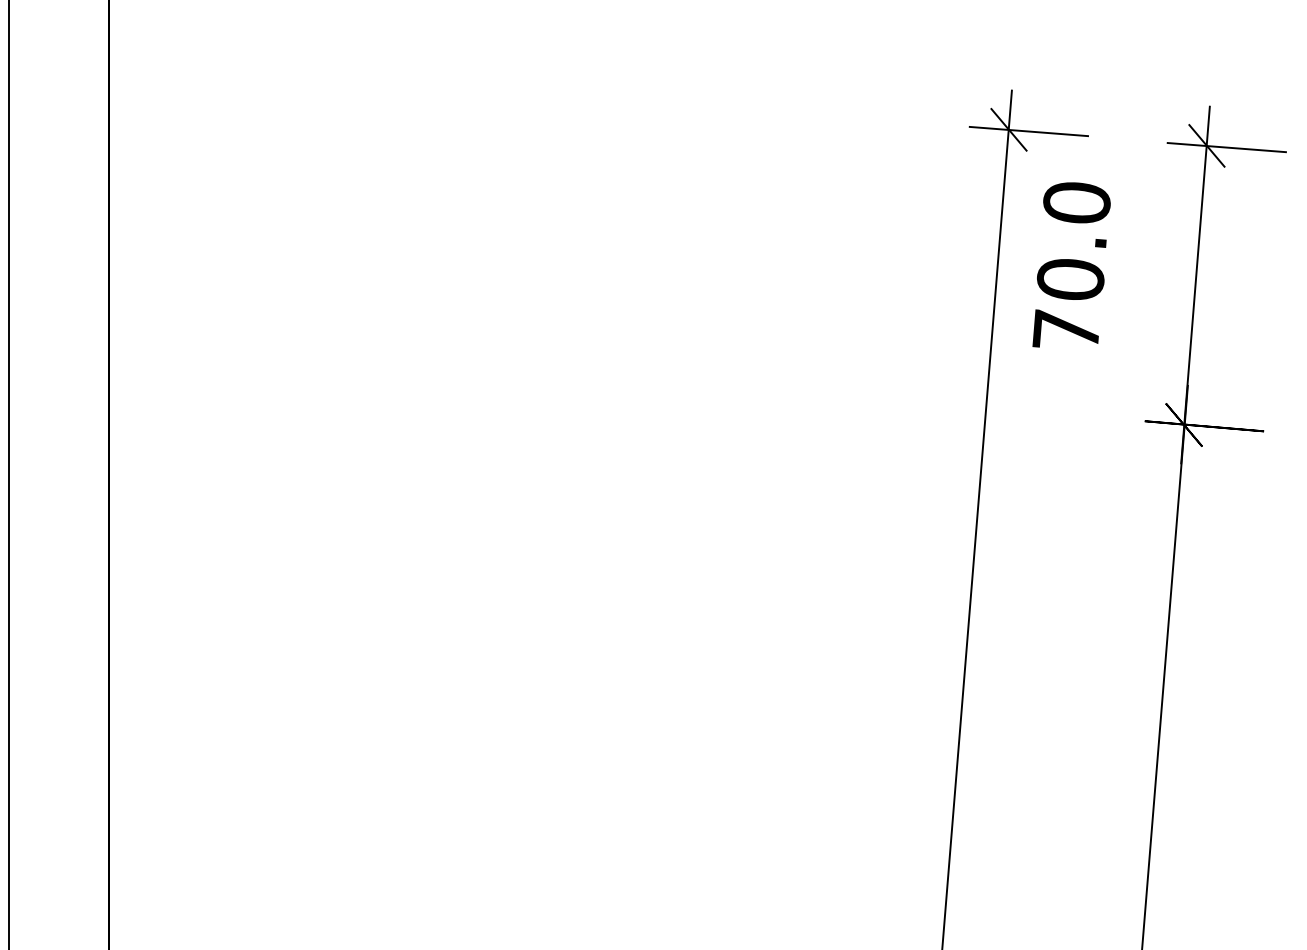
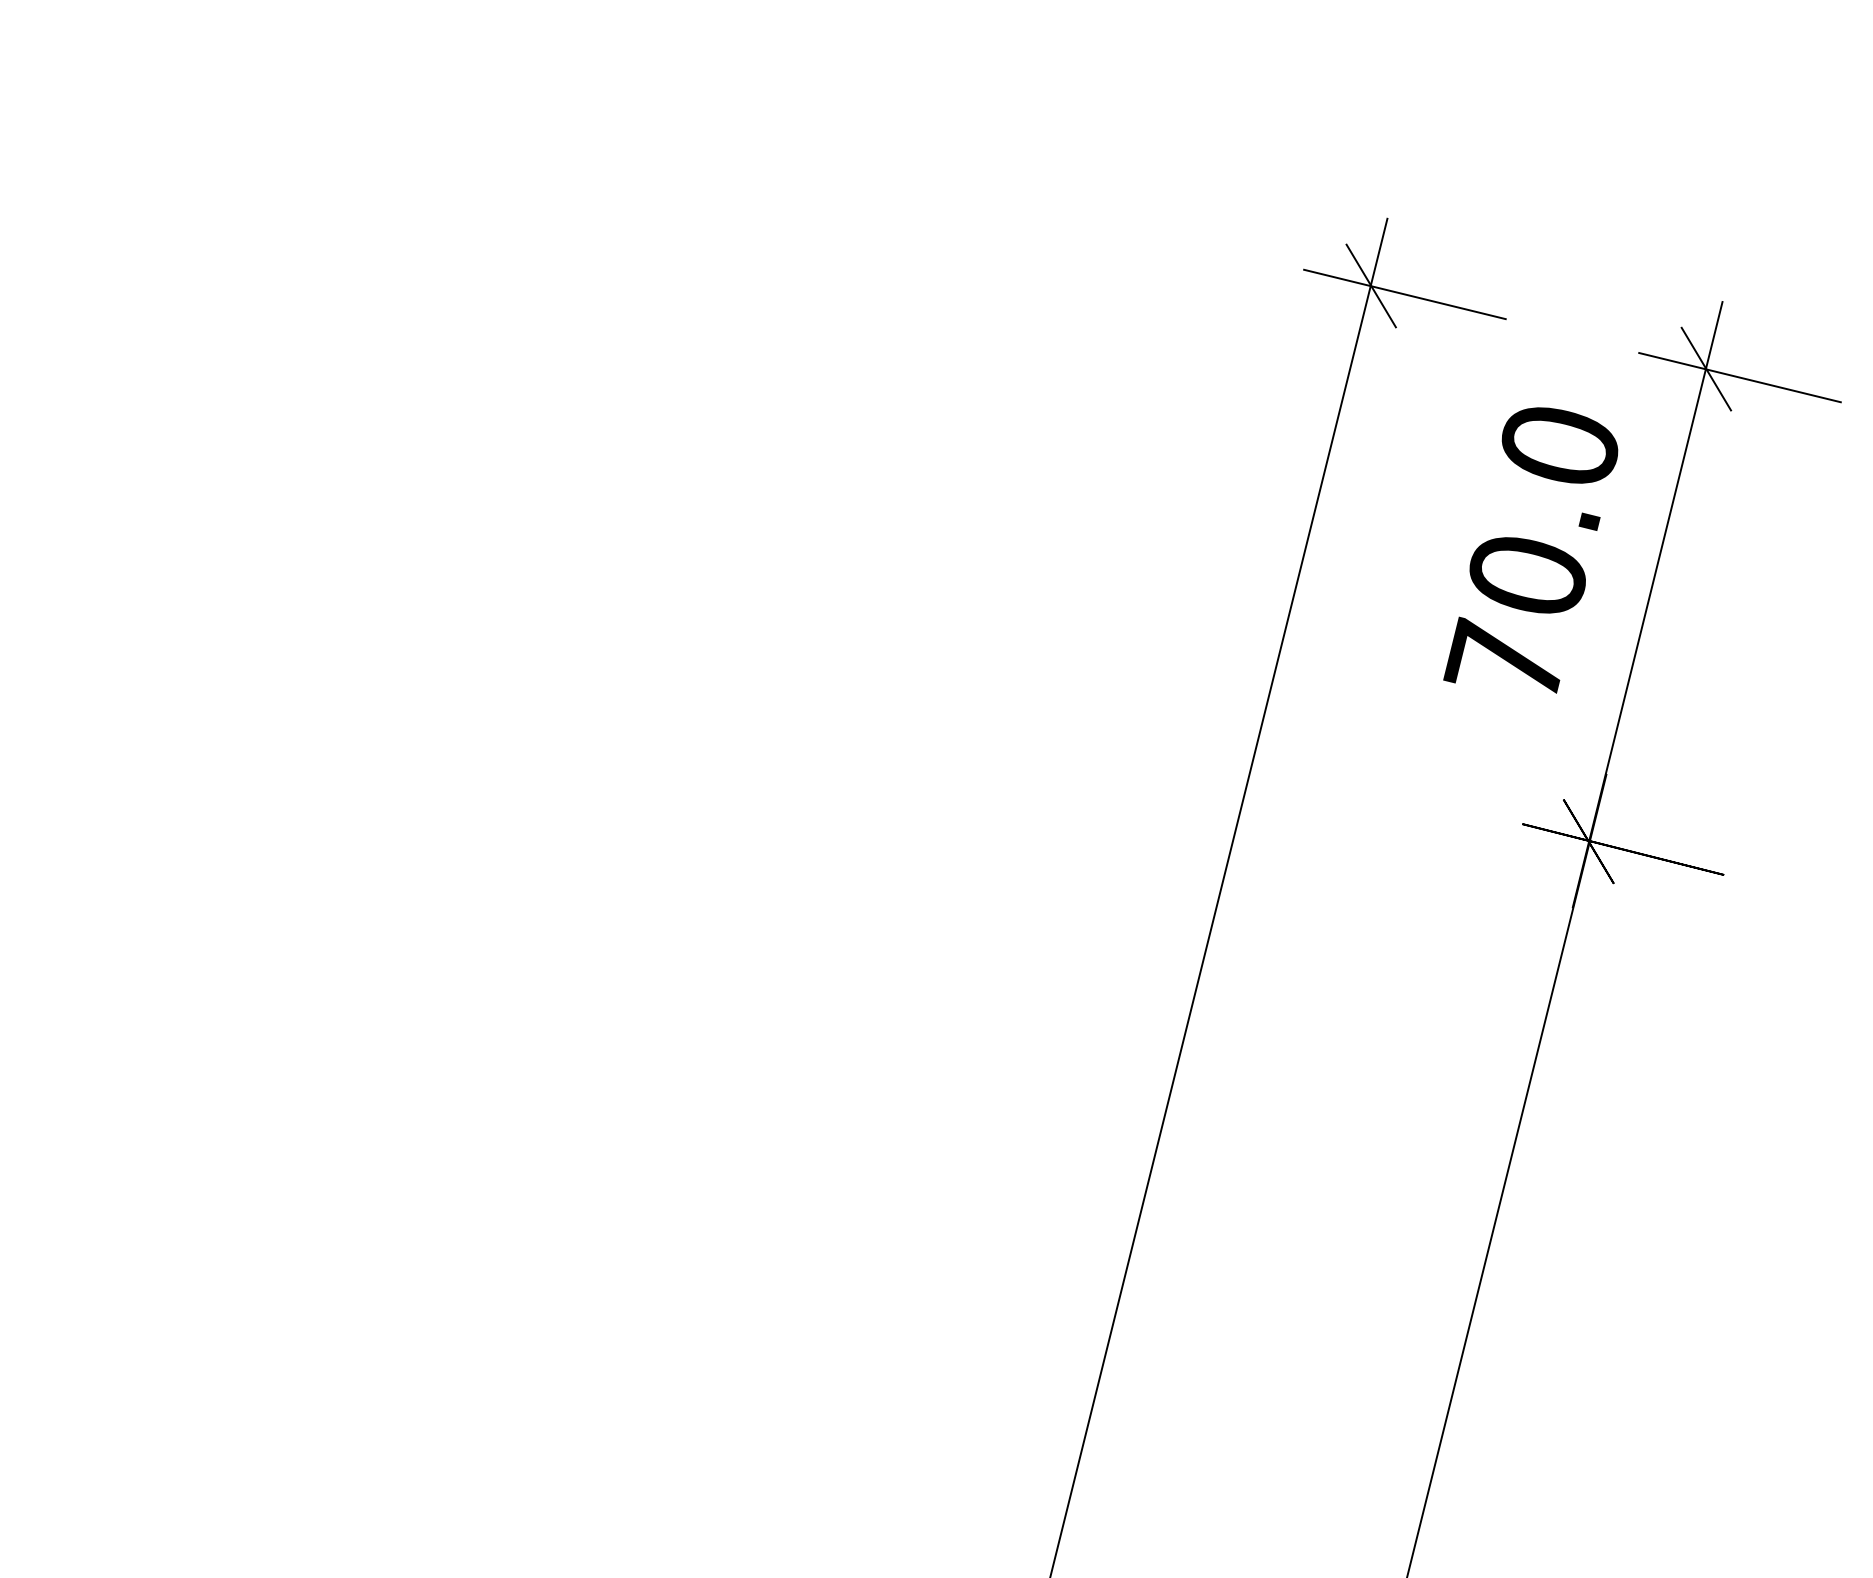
text: (1071, 264) -> (1533, 549), moved

